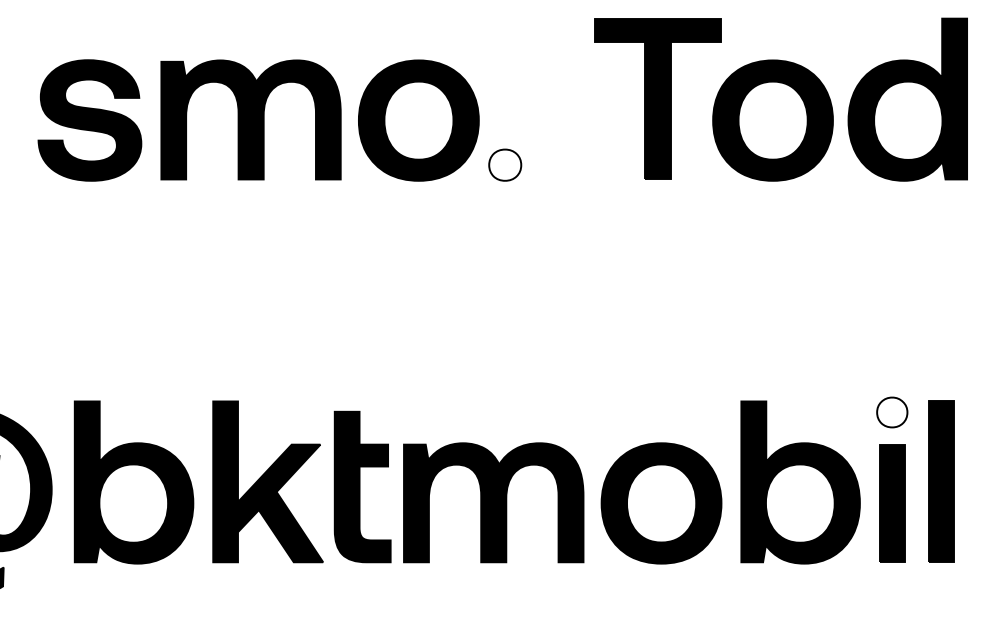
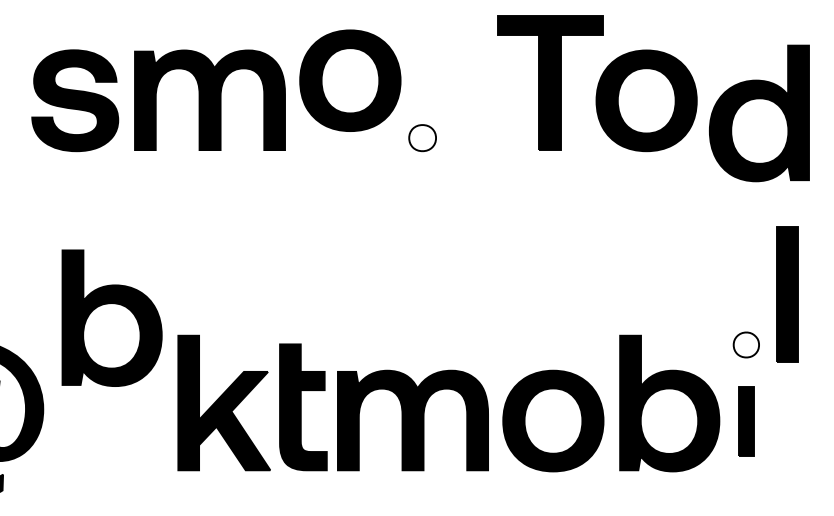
part: (907, 99) -> (759, 113), moved
part: (418, 120) -> (350, 80), moved
part: (941, 481) -> (787, 293), moved
part: (133, 482) -> (111, 318), moved
part: (892, 503) -> (746, 421), size x0.7

